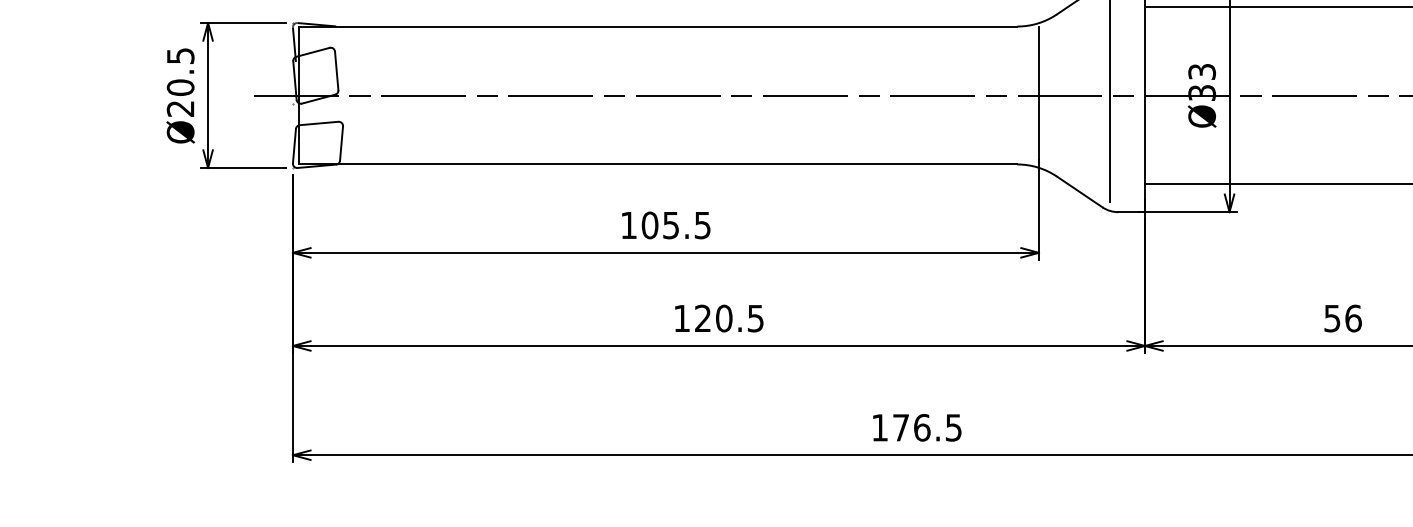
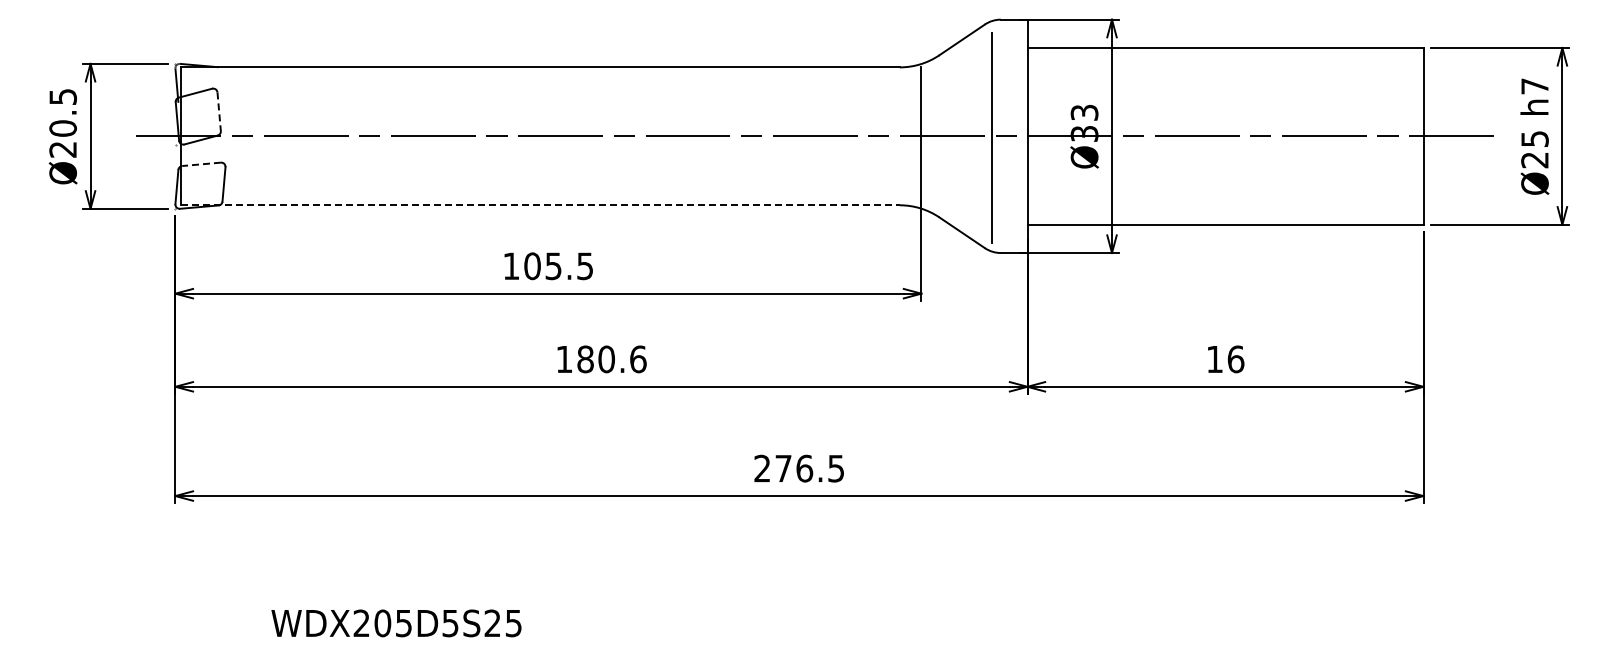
line: (337, 71) -> (219, 112), solid -> dashed
line: (319, 123) -> (201, 164), solid -> dashed
line: (658, 164) -> (540, 205), solid -> dashed
text: (729, 318) -> (611, 359), 120.5 -> 180.6
text: (1332, 318) -> (1214, 359), 56 -> 16
text: (879, 427) -> (761, 468), 176.5 -> 276.5

